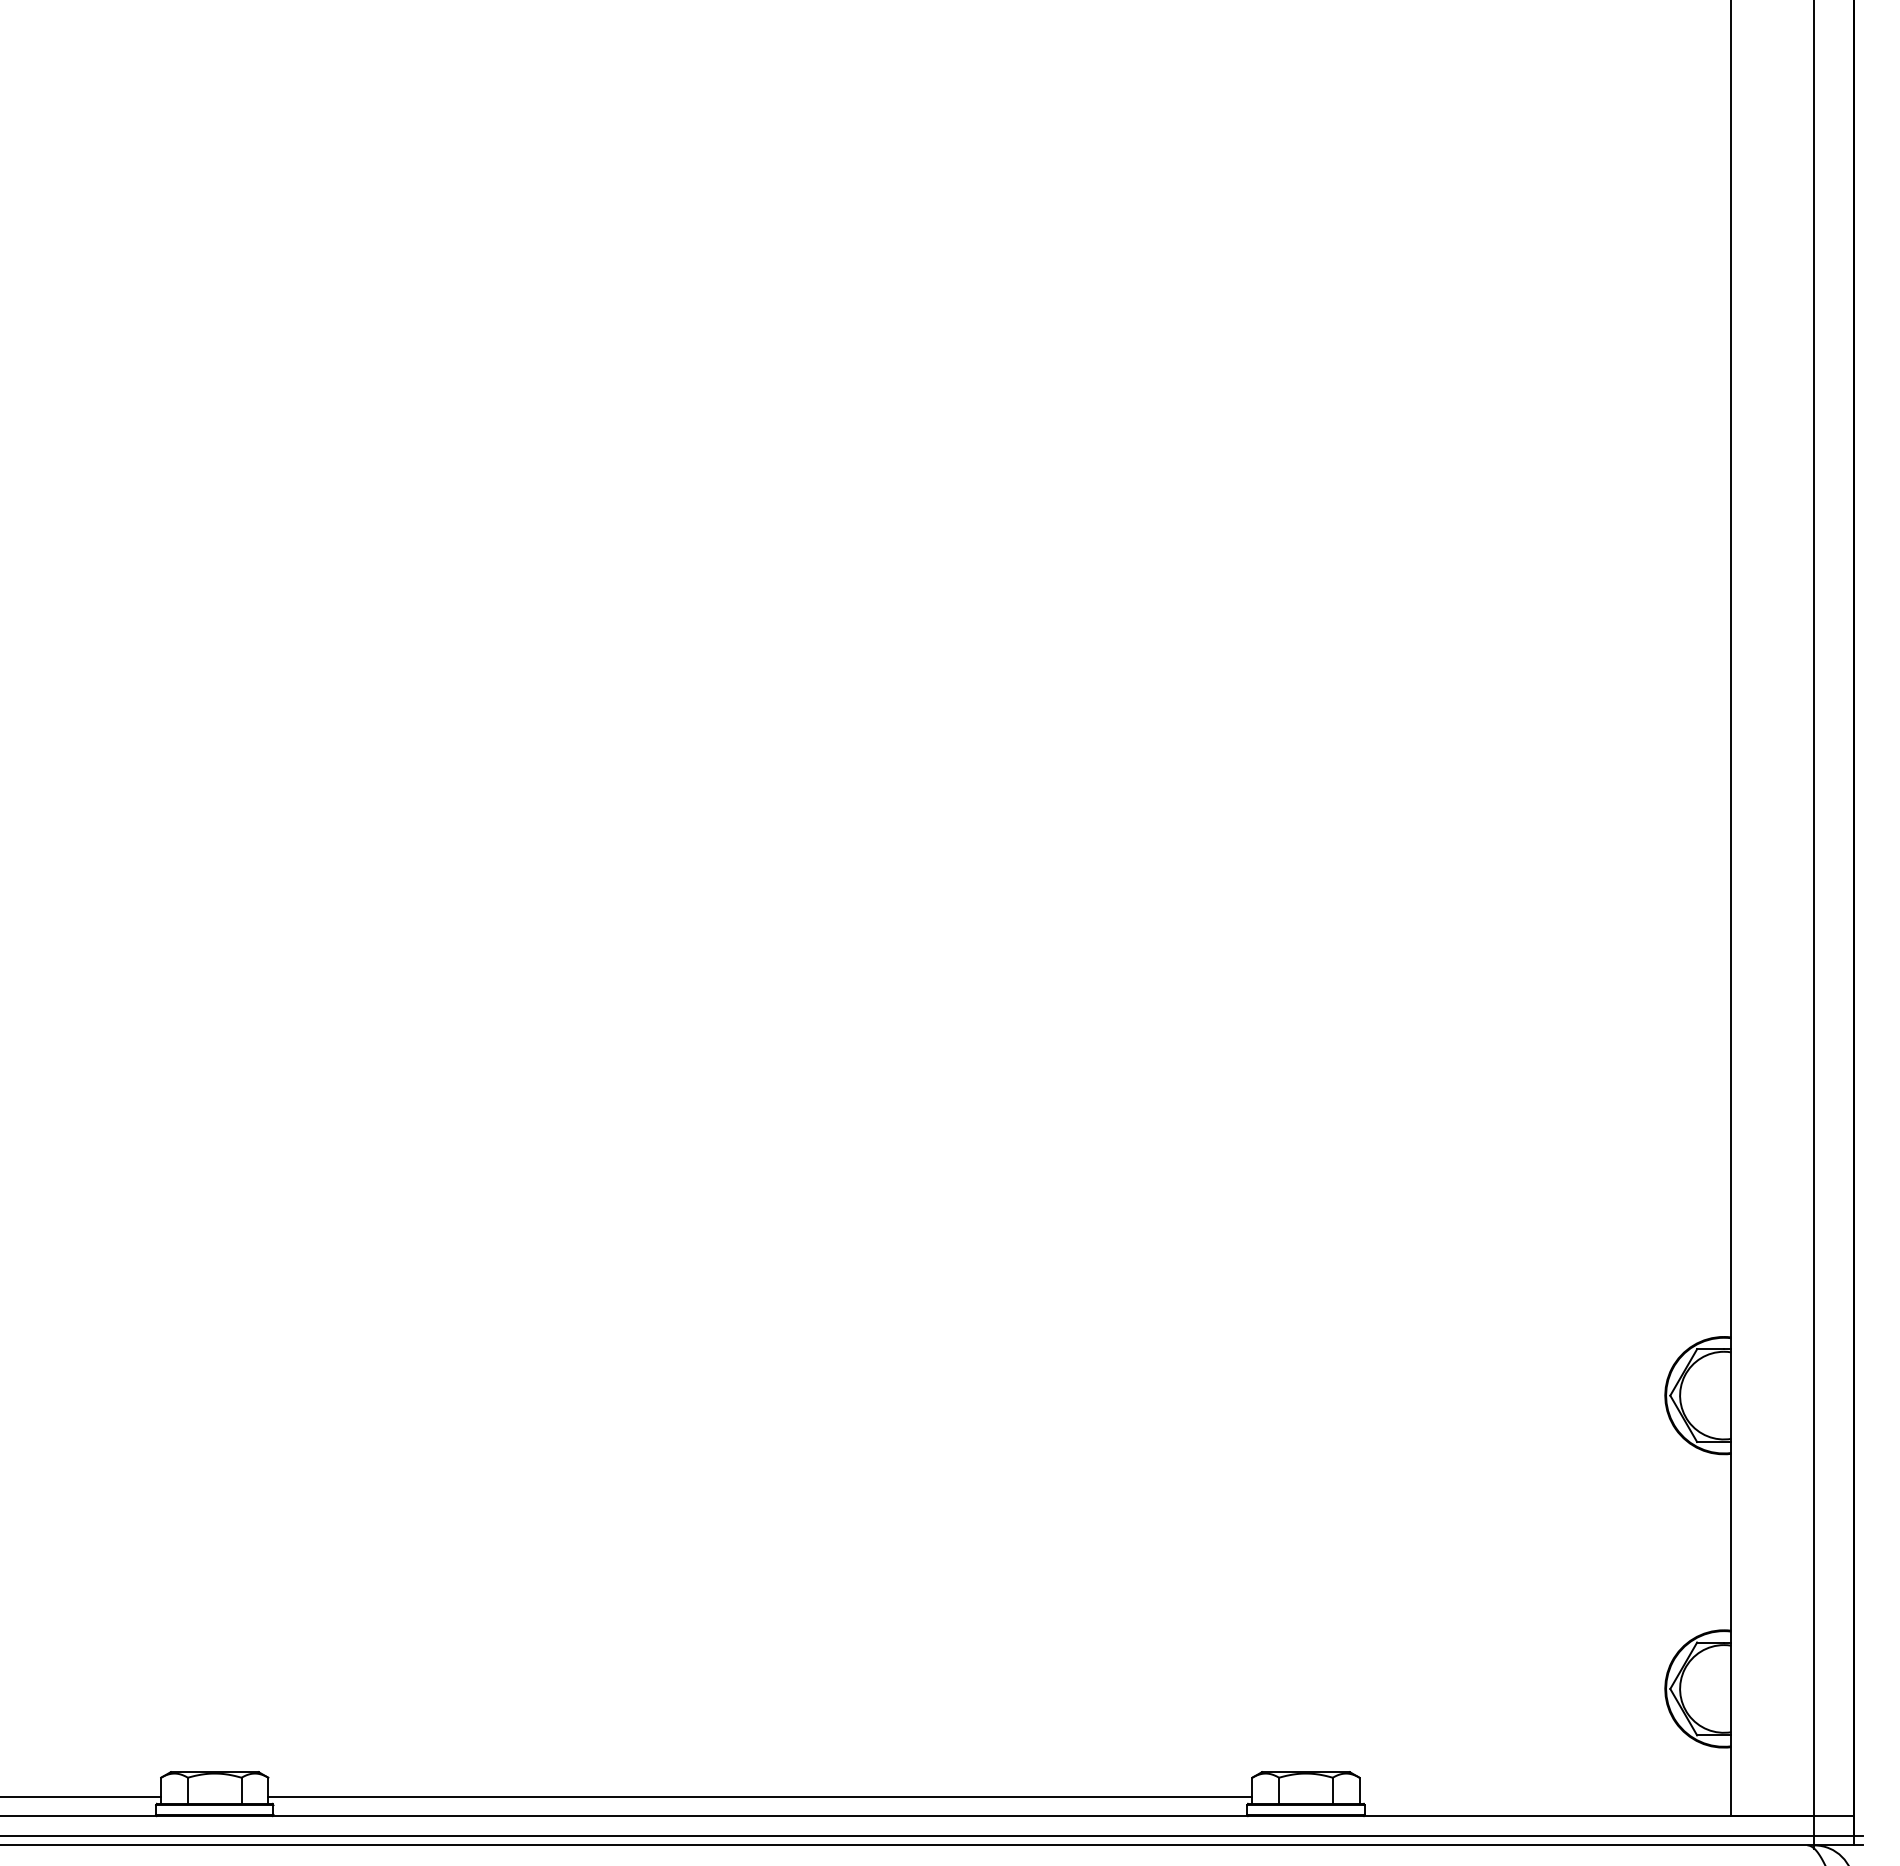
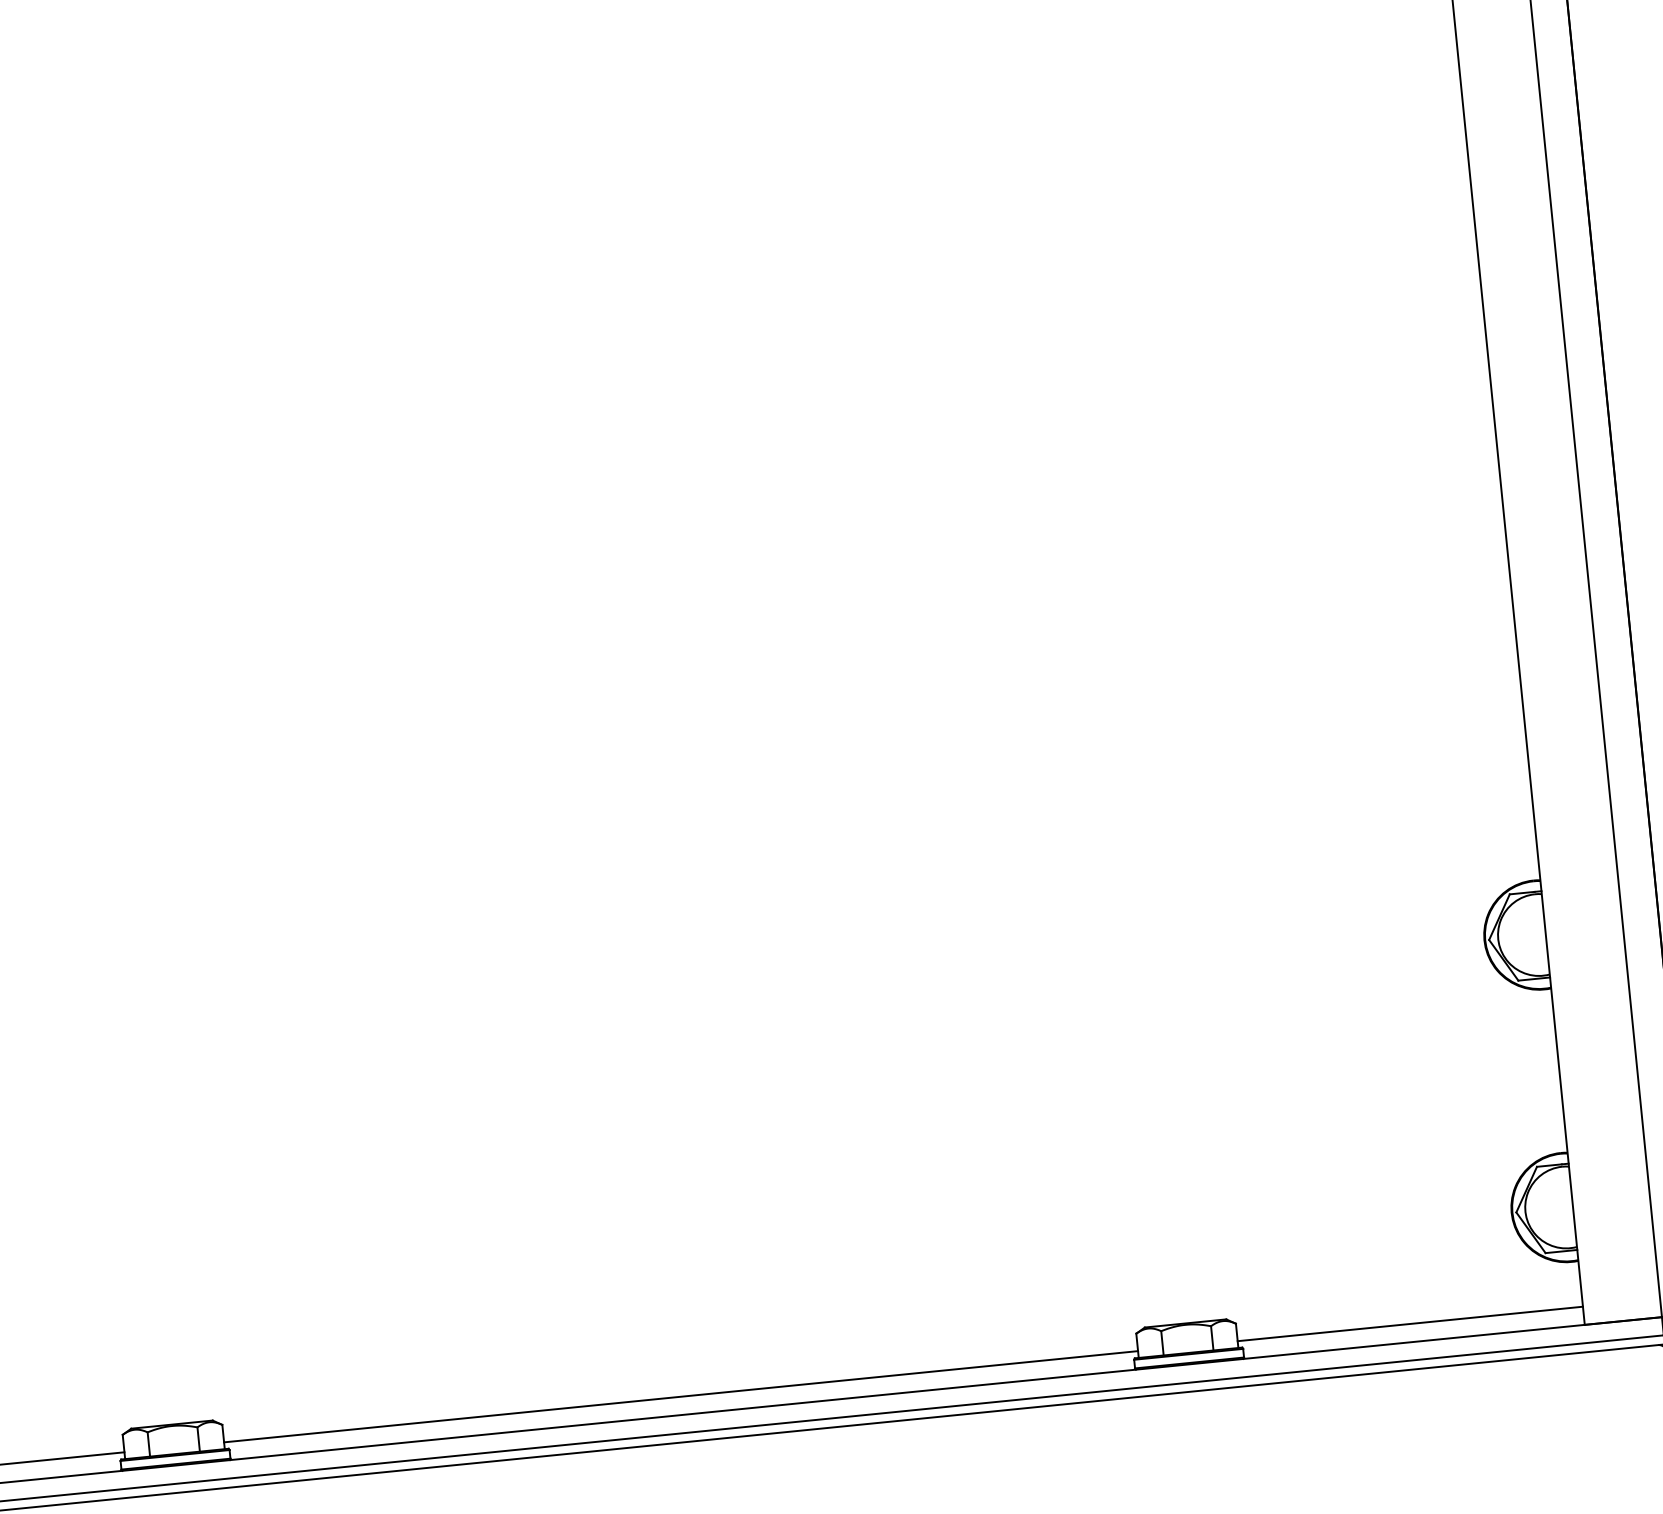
line: (1545, 1796) -> (1410, 1323), added

